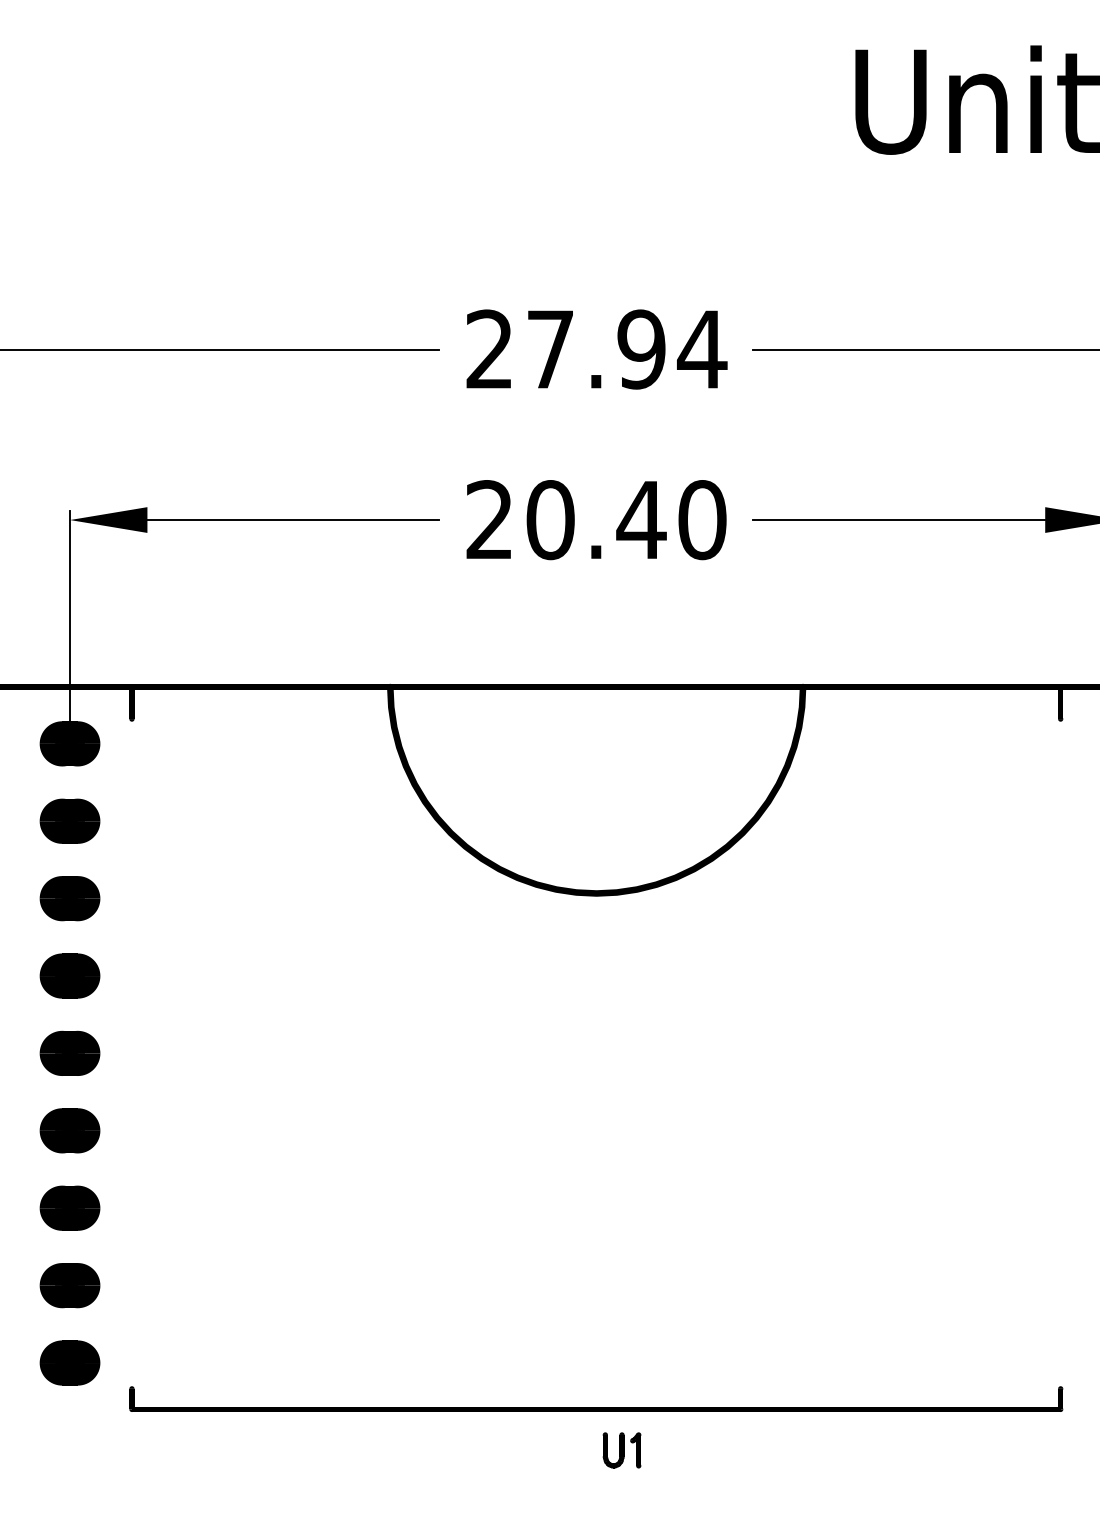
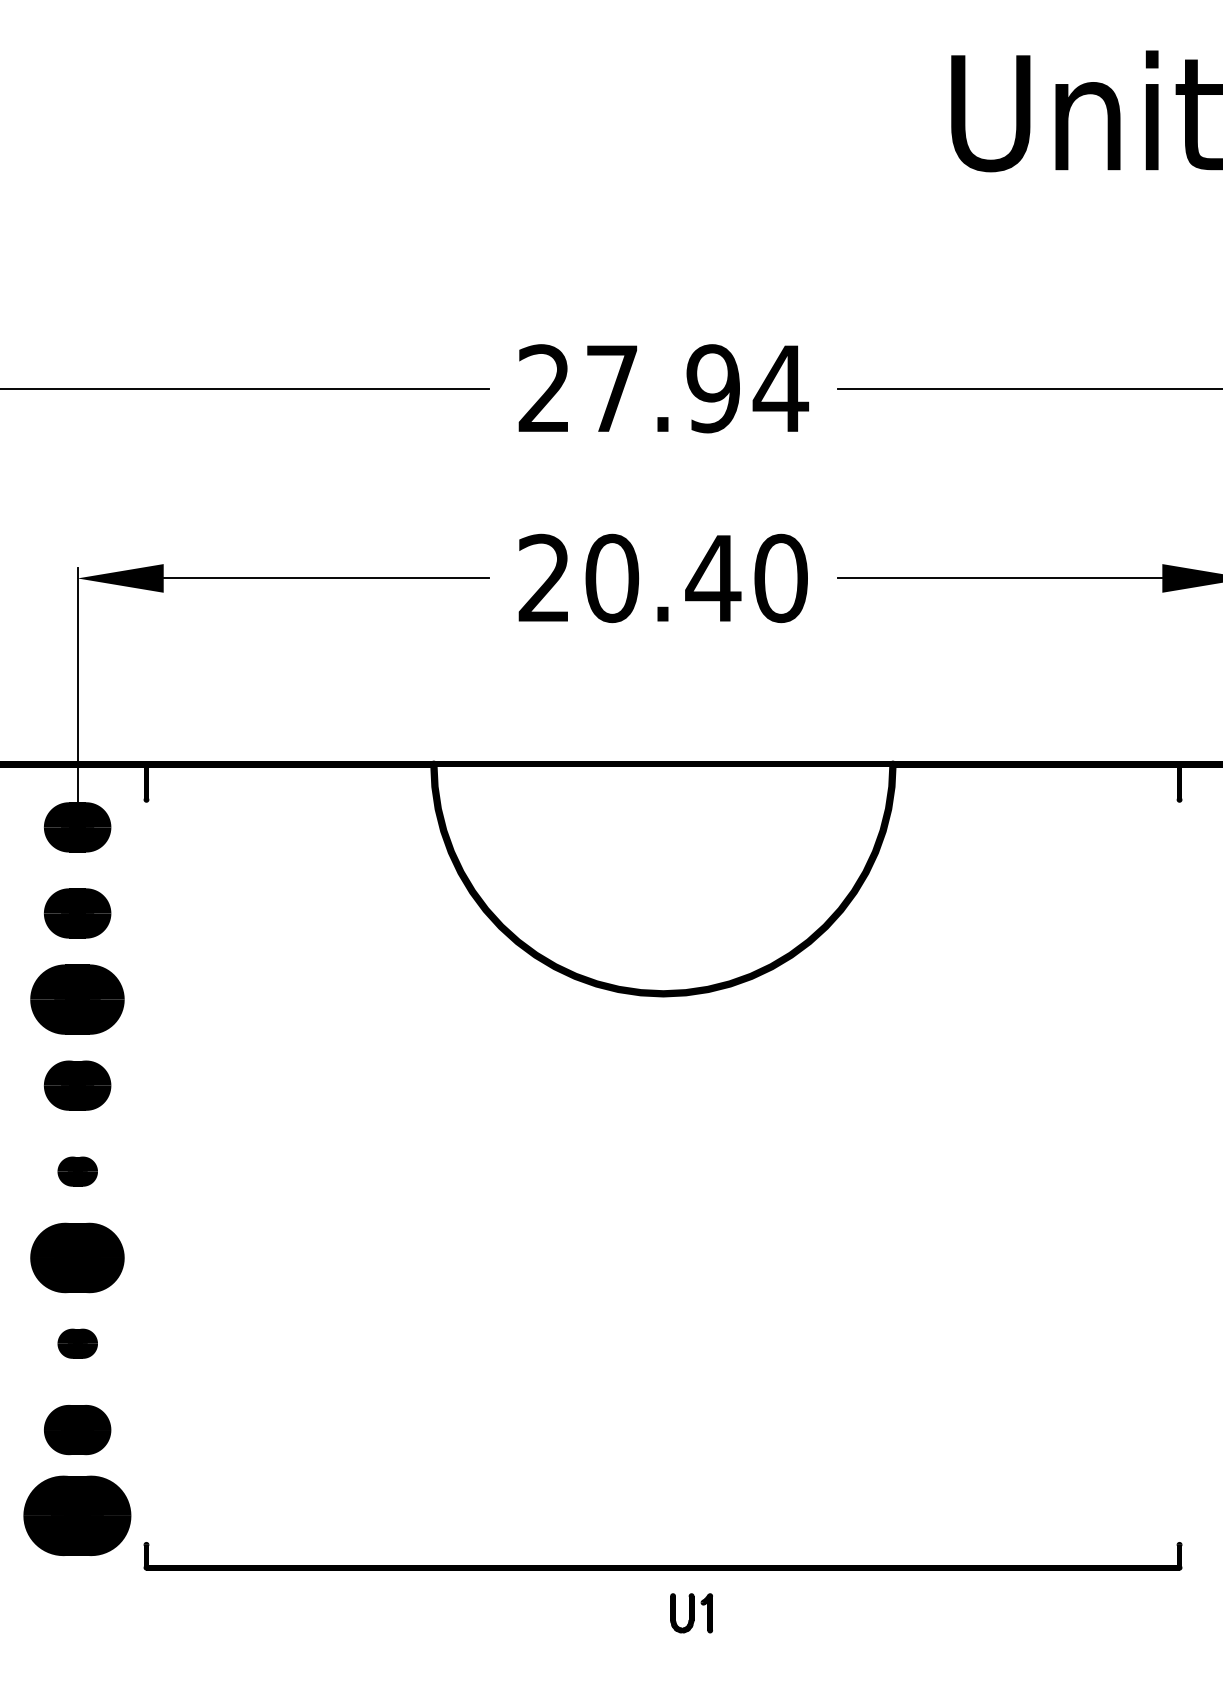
part: (69, 898) -> (77, 999), size x1.4
part: (69, 1053) -> (77, 1171), size x0.6
part: (69, 1130) -> (77, 1257), size x1.4
part: (69, 1207) -> (77, 1343), size x0.6
part: (69, 1363) -> (77, 1516), size x1.6

